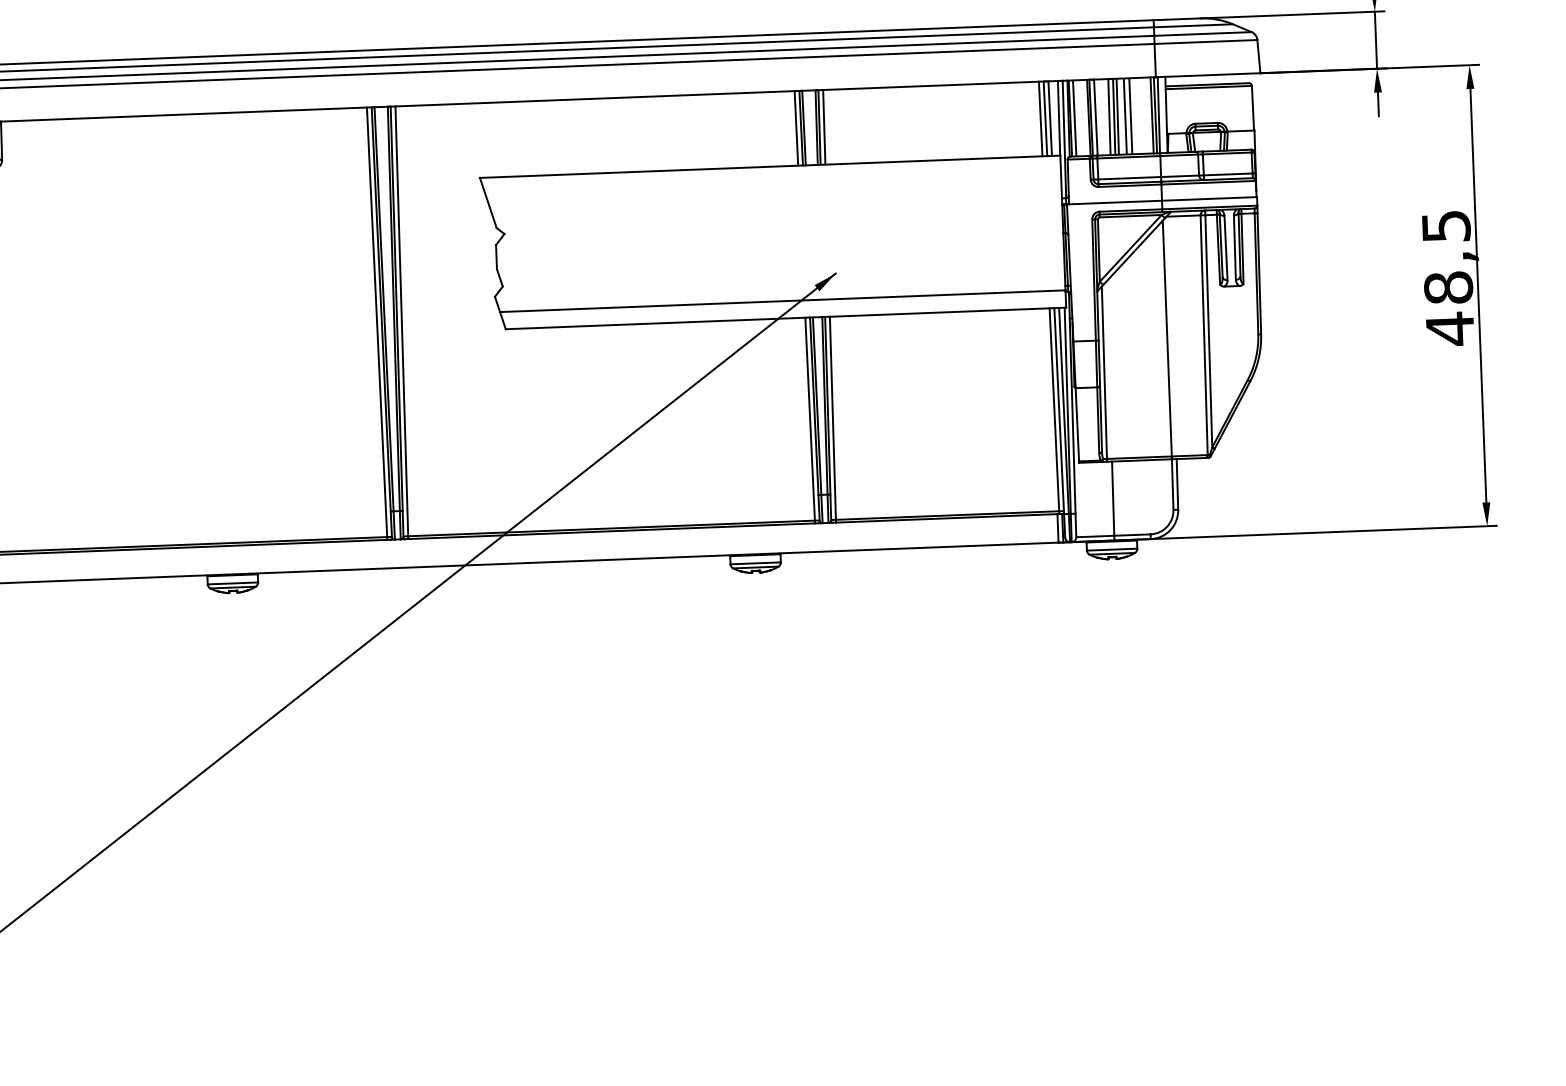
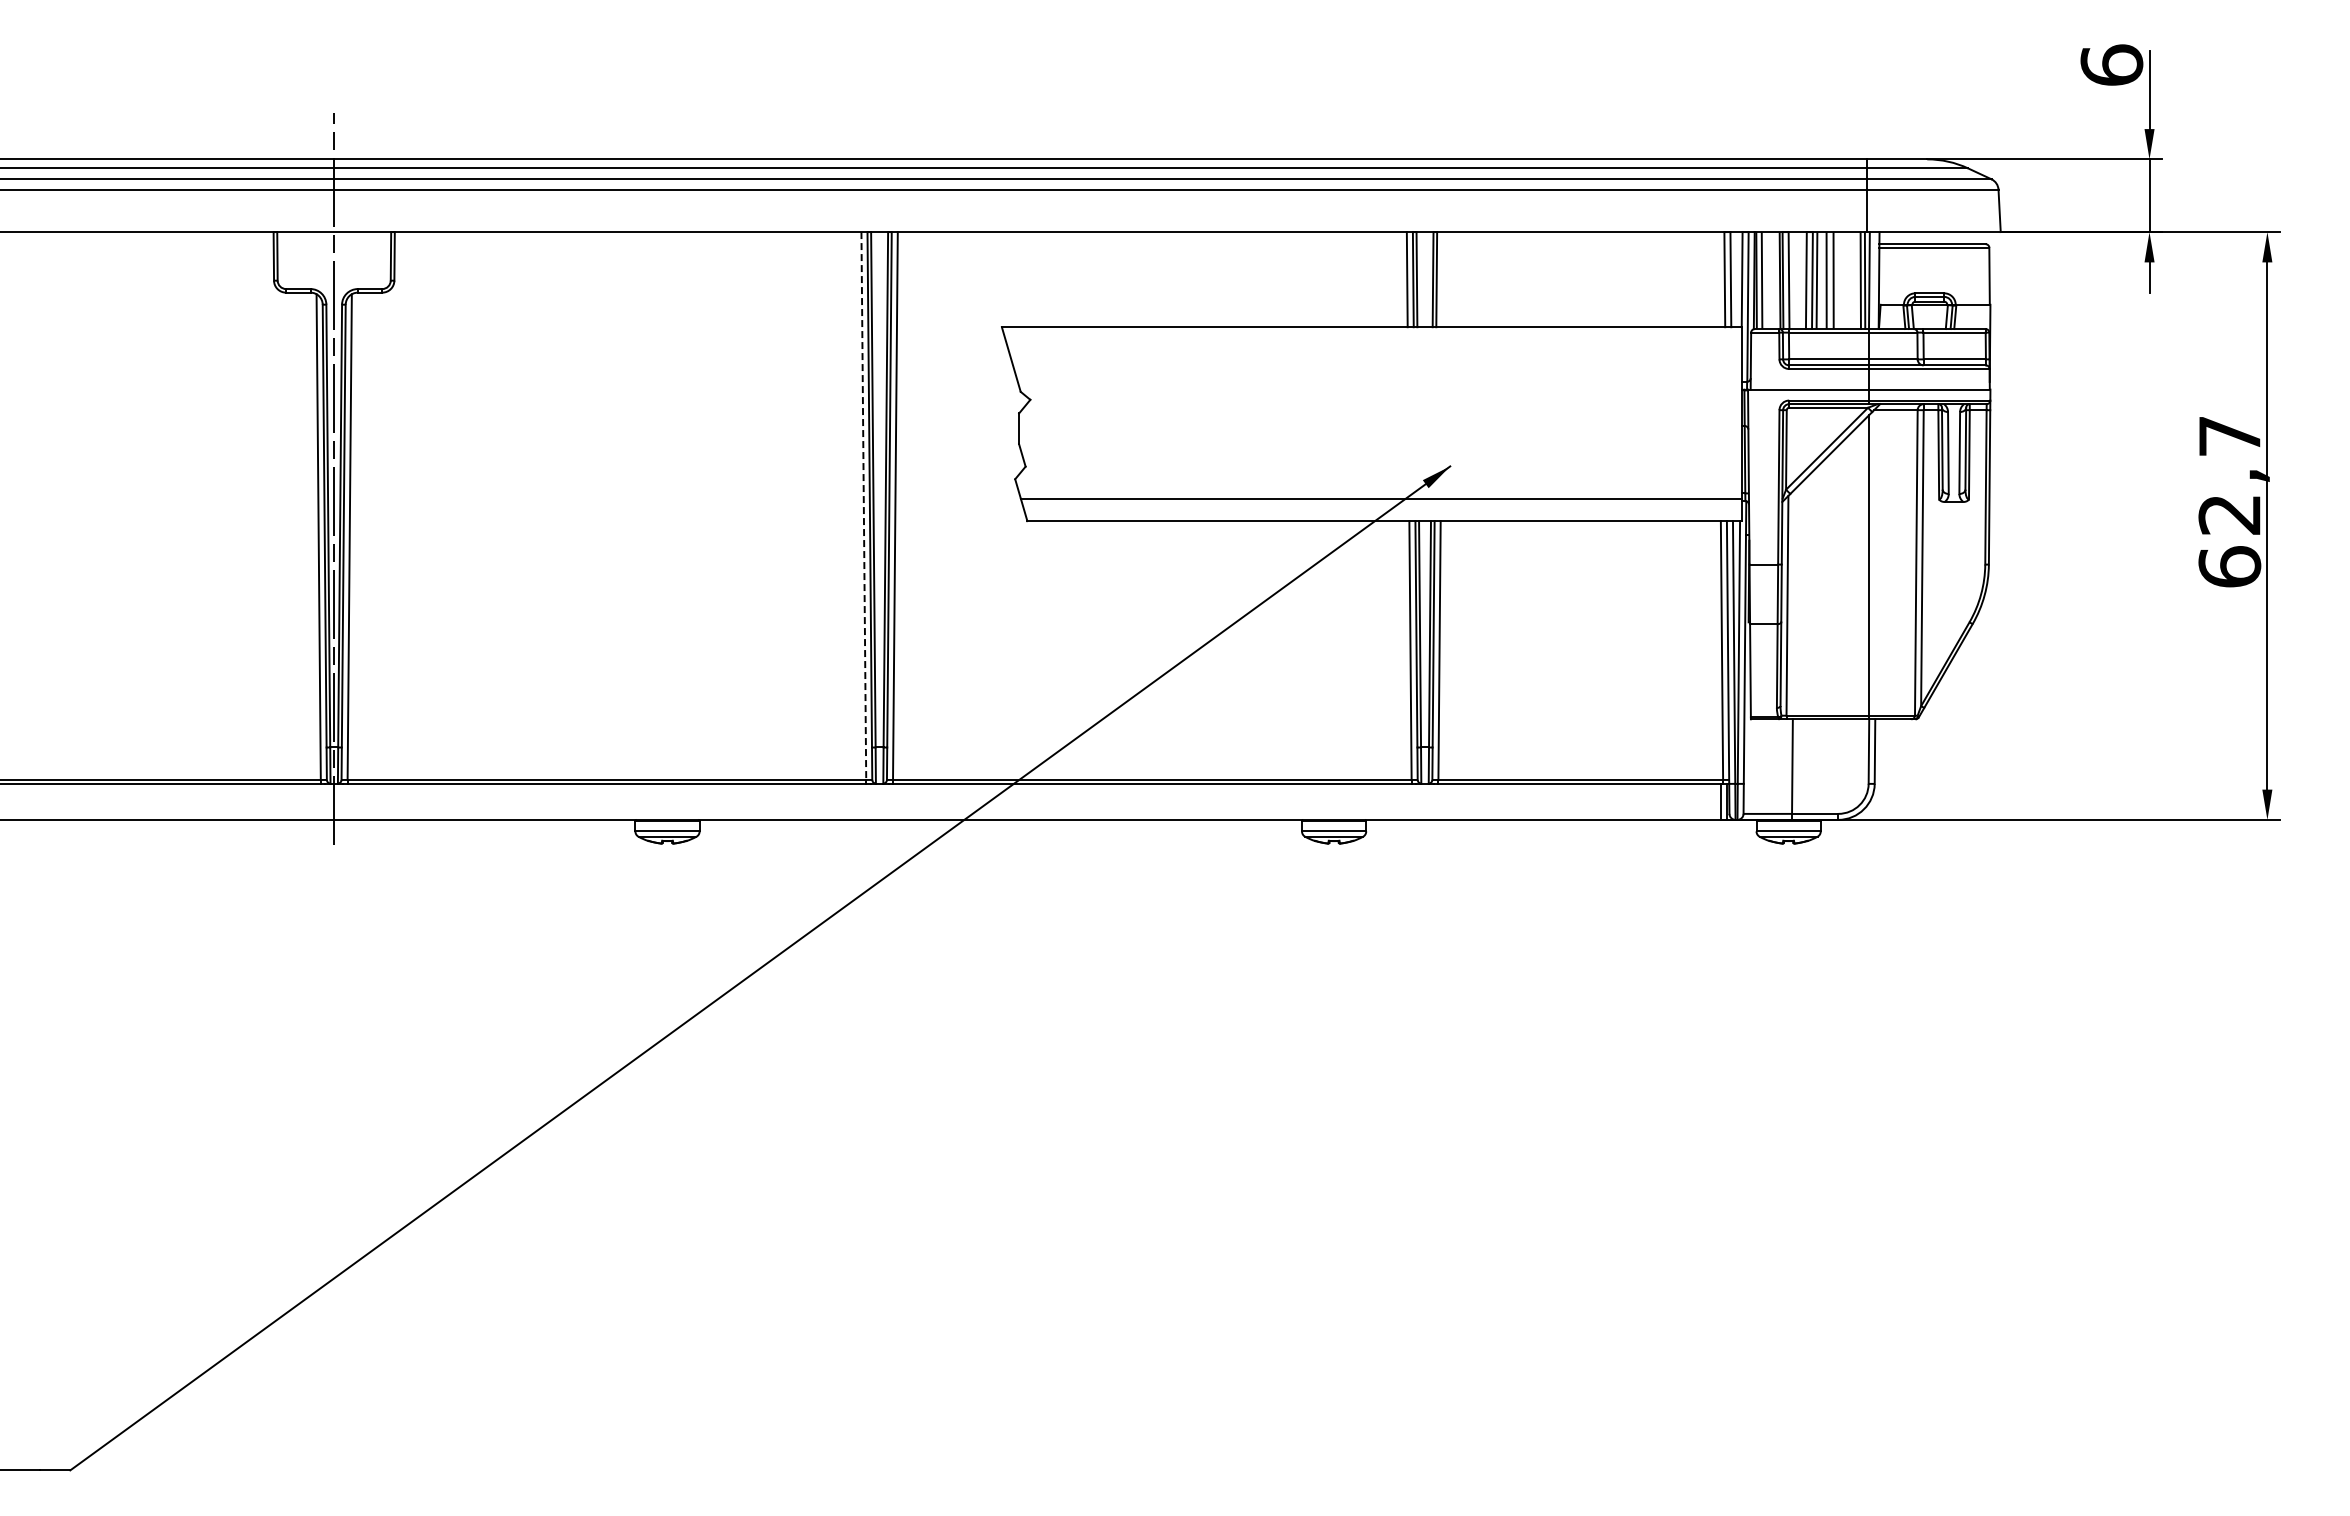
line: (1040, 118) -> (1718, 279), removed
line: (824, 127) -> (1442, 279), removed
text: (1447, 279) -> (2229, 503), 48,5 -> 62,7
line: (376, 322) -> (863, 506), solid -> dashed

